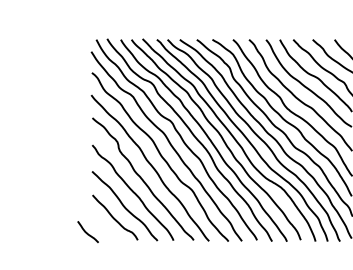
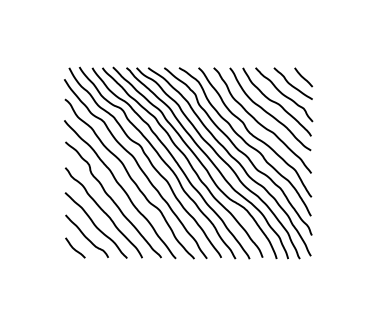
curve: (87, 232) -> (74, 248), moved

